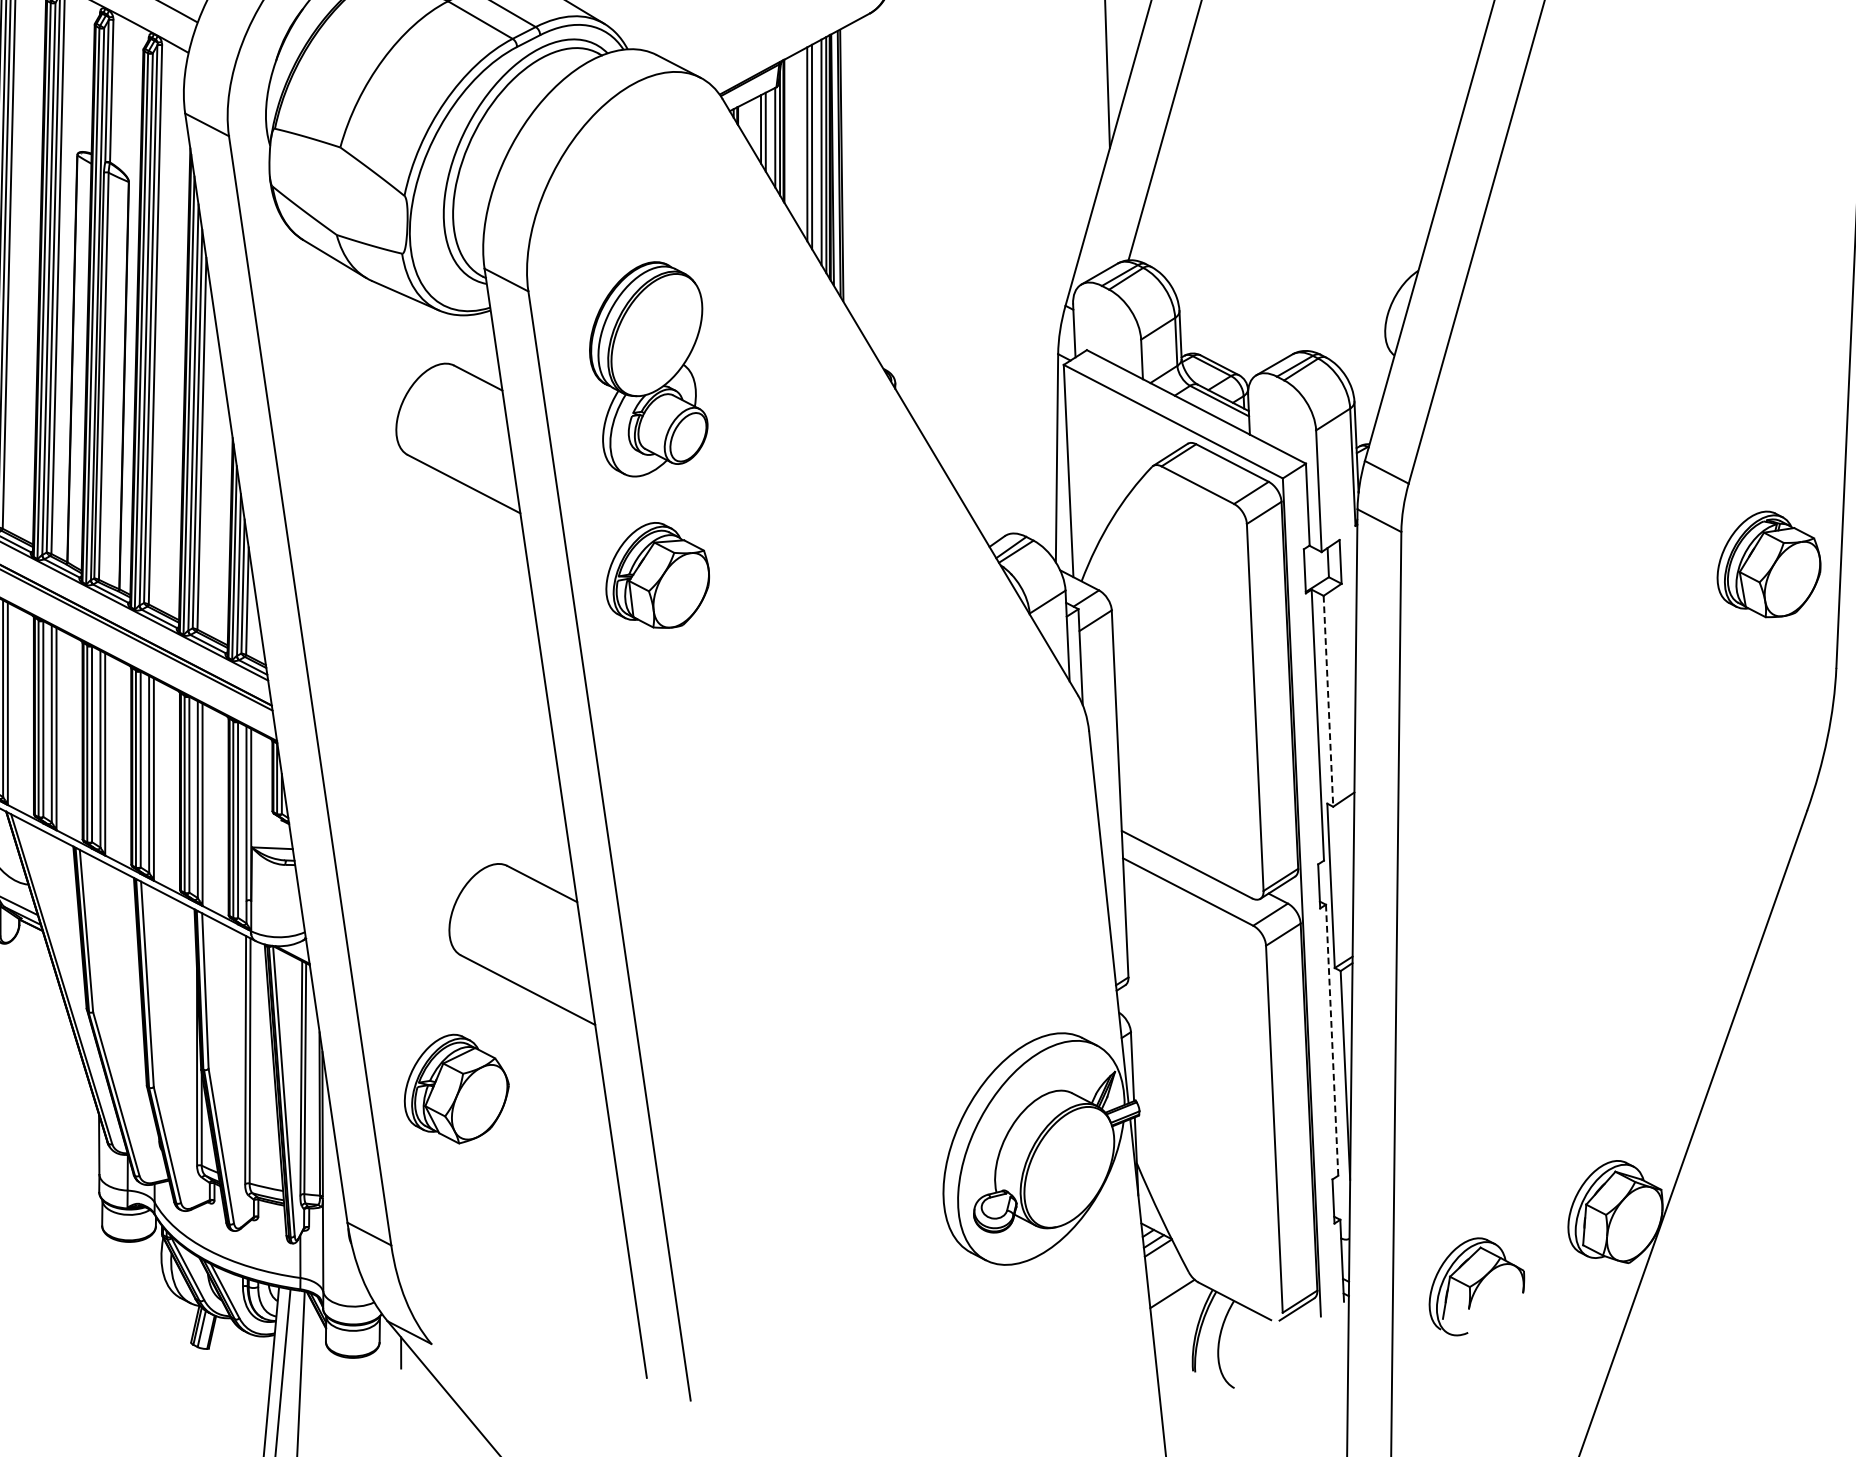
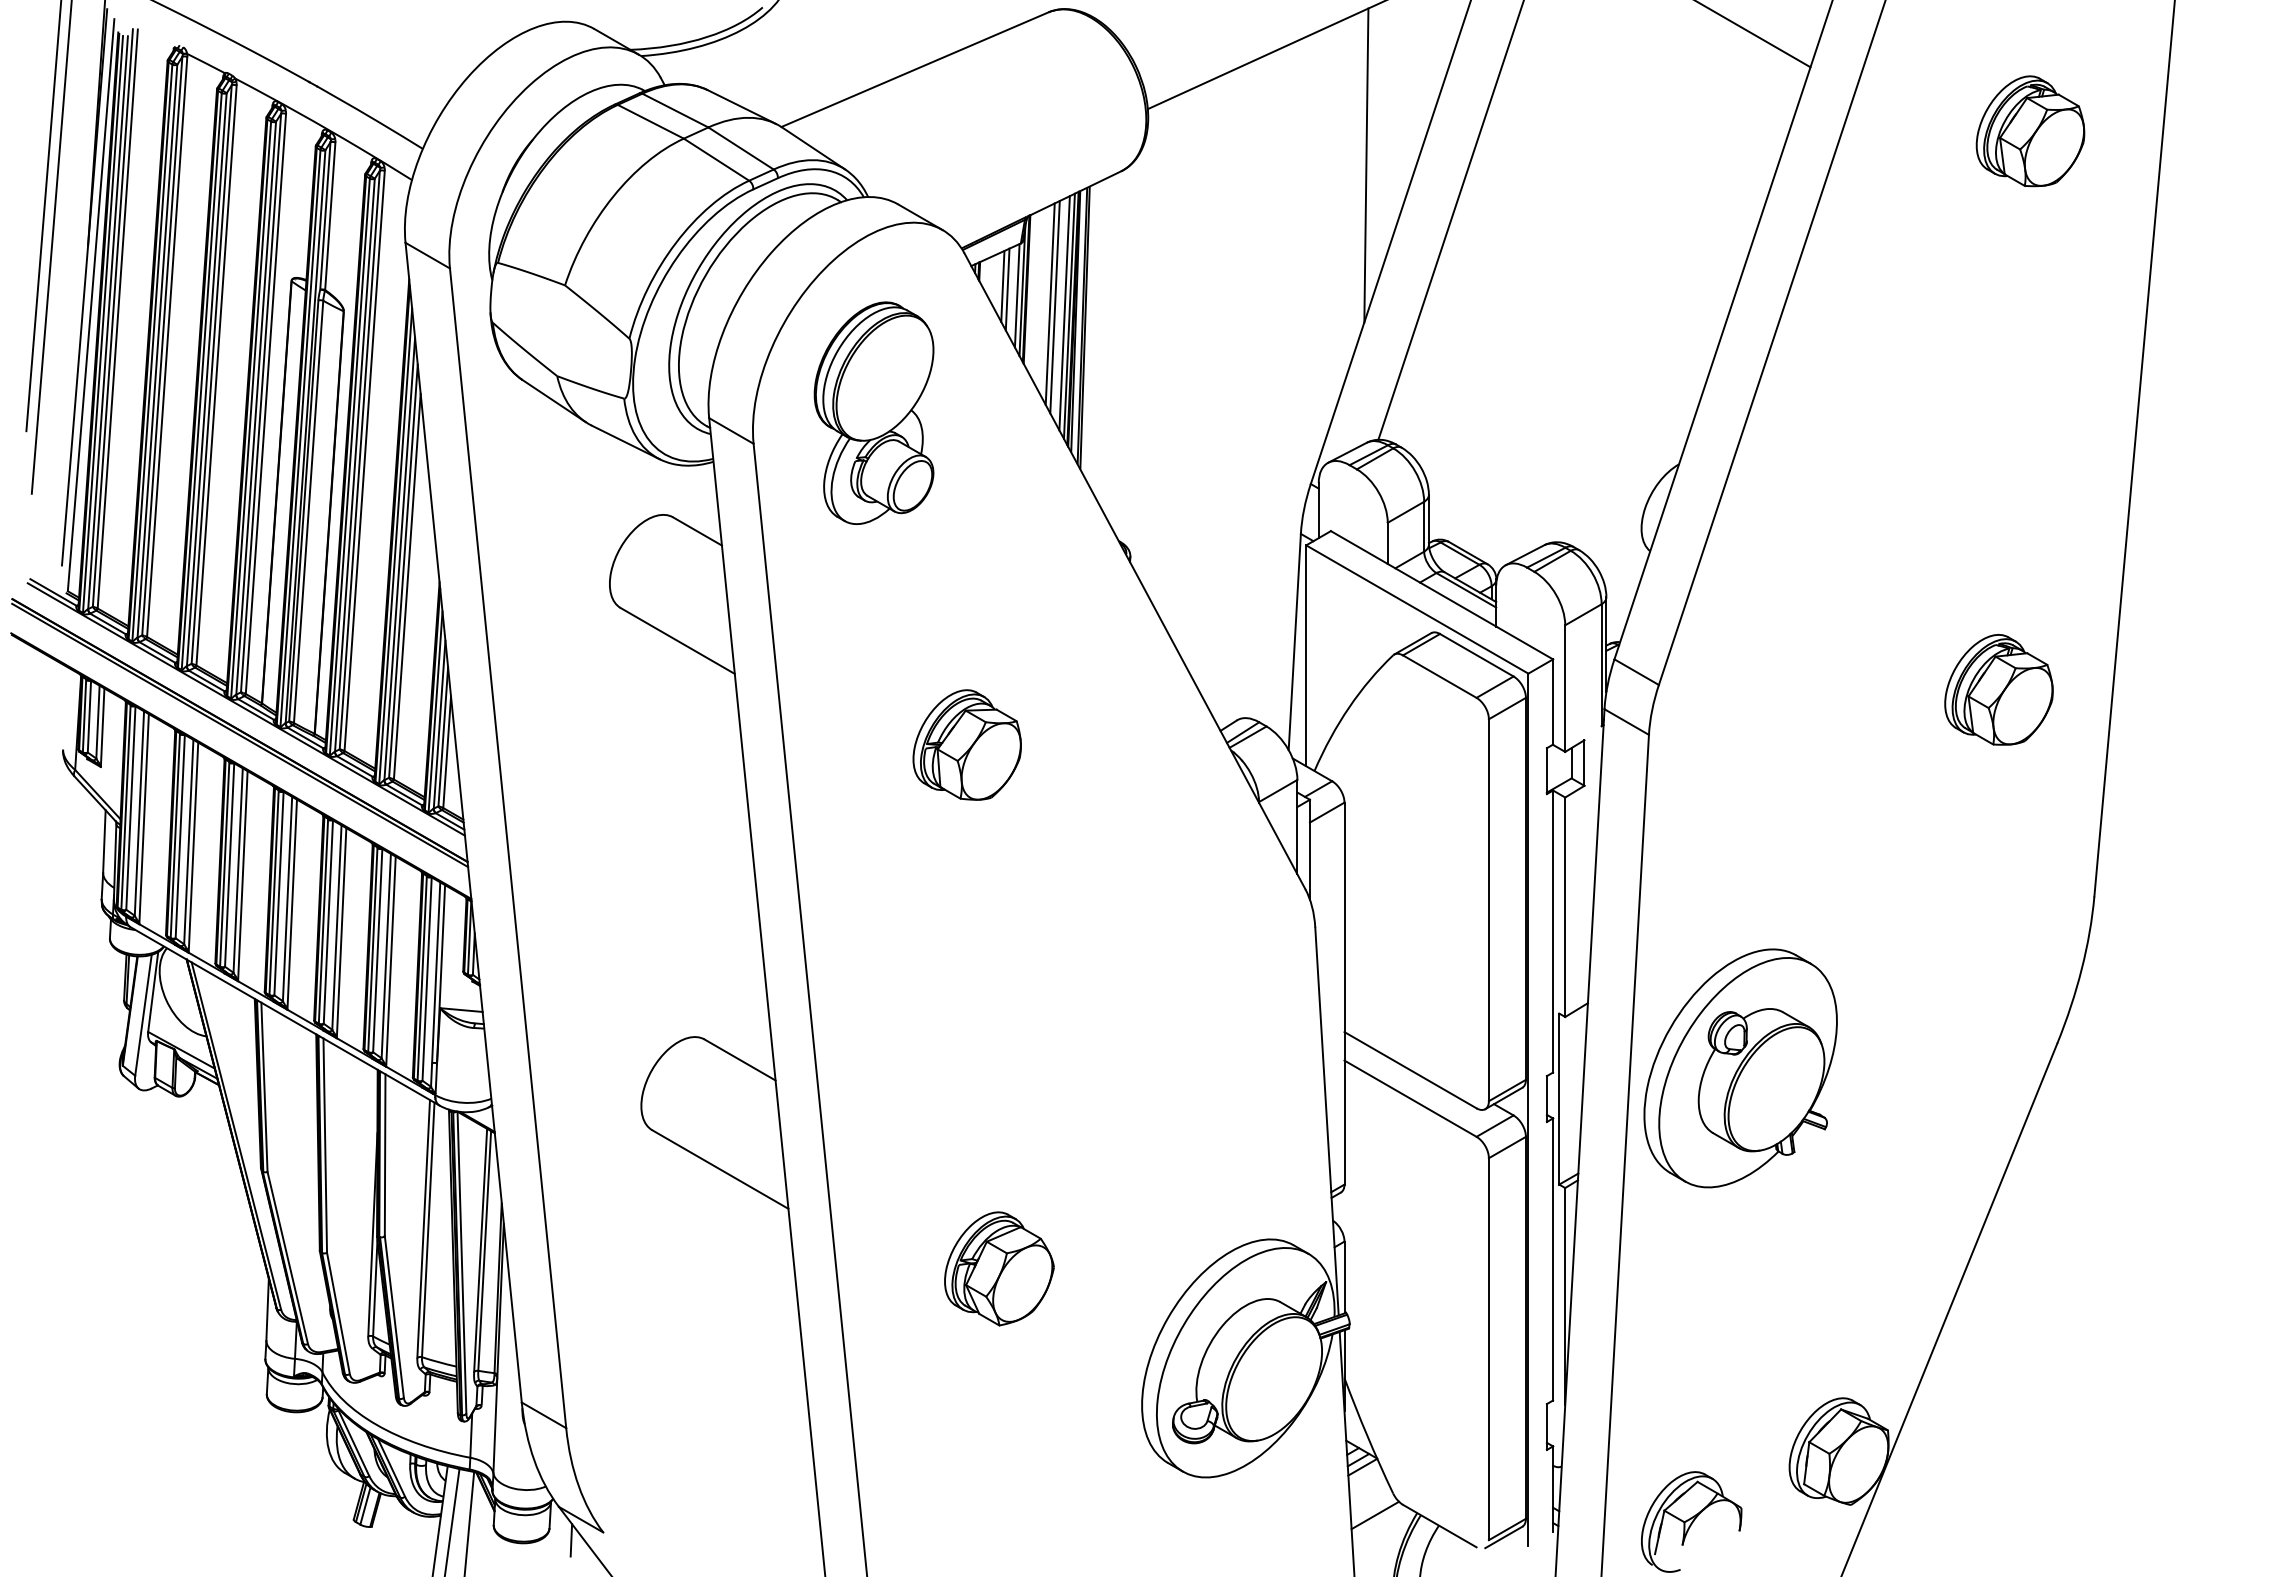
part: (647, 368) -> (873, 412), moved
part: (1768, 564) -> (1998, 689), moved
part: (656, 575) -> (966, 744), moved
line: (1328, 701) -> (1565, 907), dashed -> solid
part: (1503, 848) -> (1740, 1068), added
line: (1332, 1040) -> (1553, 1259), dashed -> solid
part: (456, 1088) -> (999, 1268), moved

